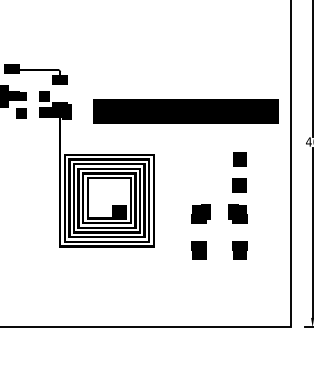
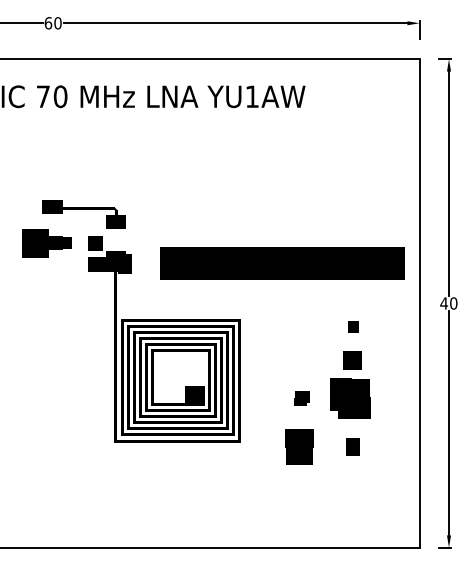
part: (21, 113) -> (65, 266), removed
part: (240, 159) -> (353, 326), size x0.6
part: (200, 214) -> (301, 398), size x0.6
part: (237, 214) -> (350, 398), size x1.6
part: (199, 250) -> (299, 446), size x1.4
part: (239, 250) -> (352, 446), size x0.7

